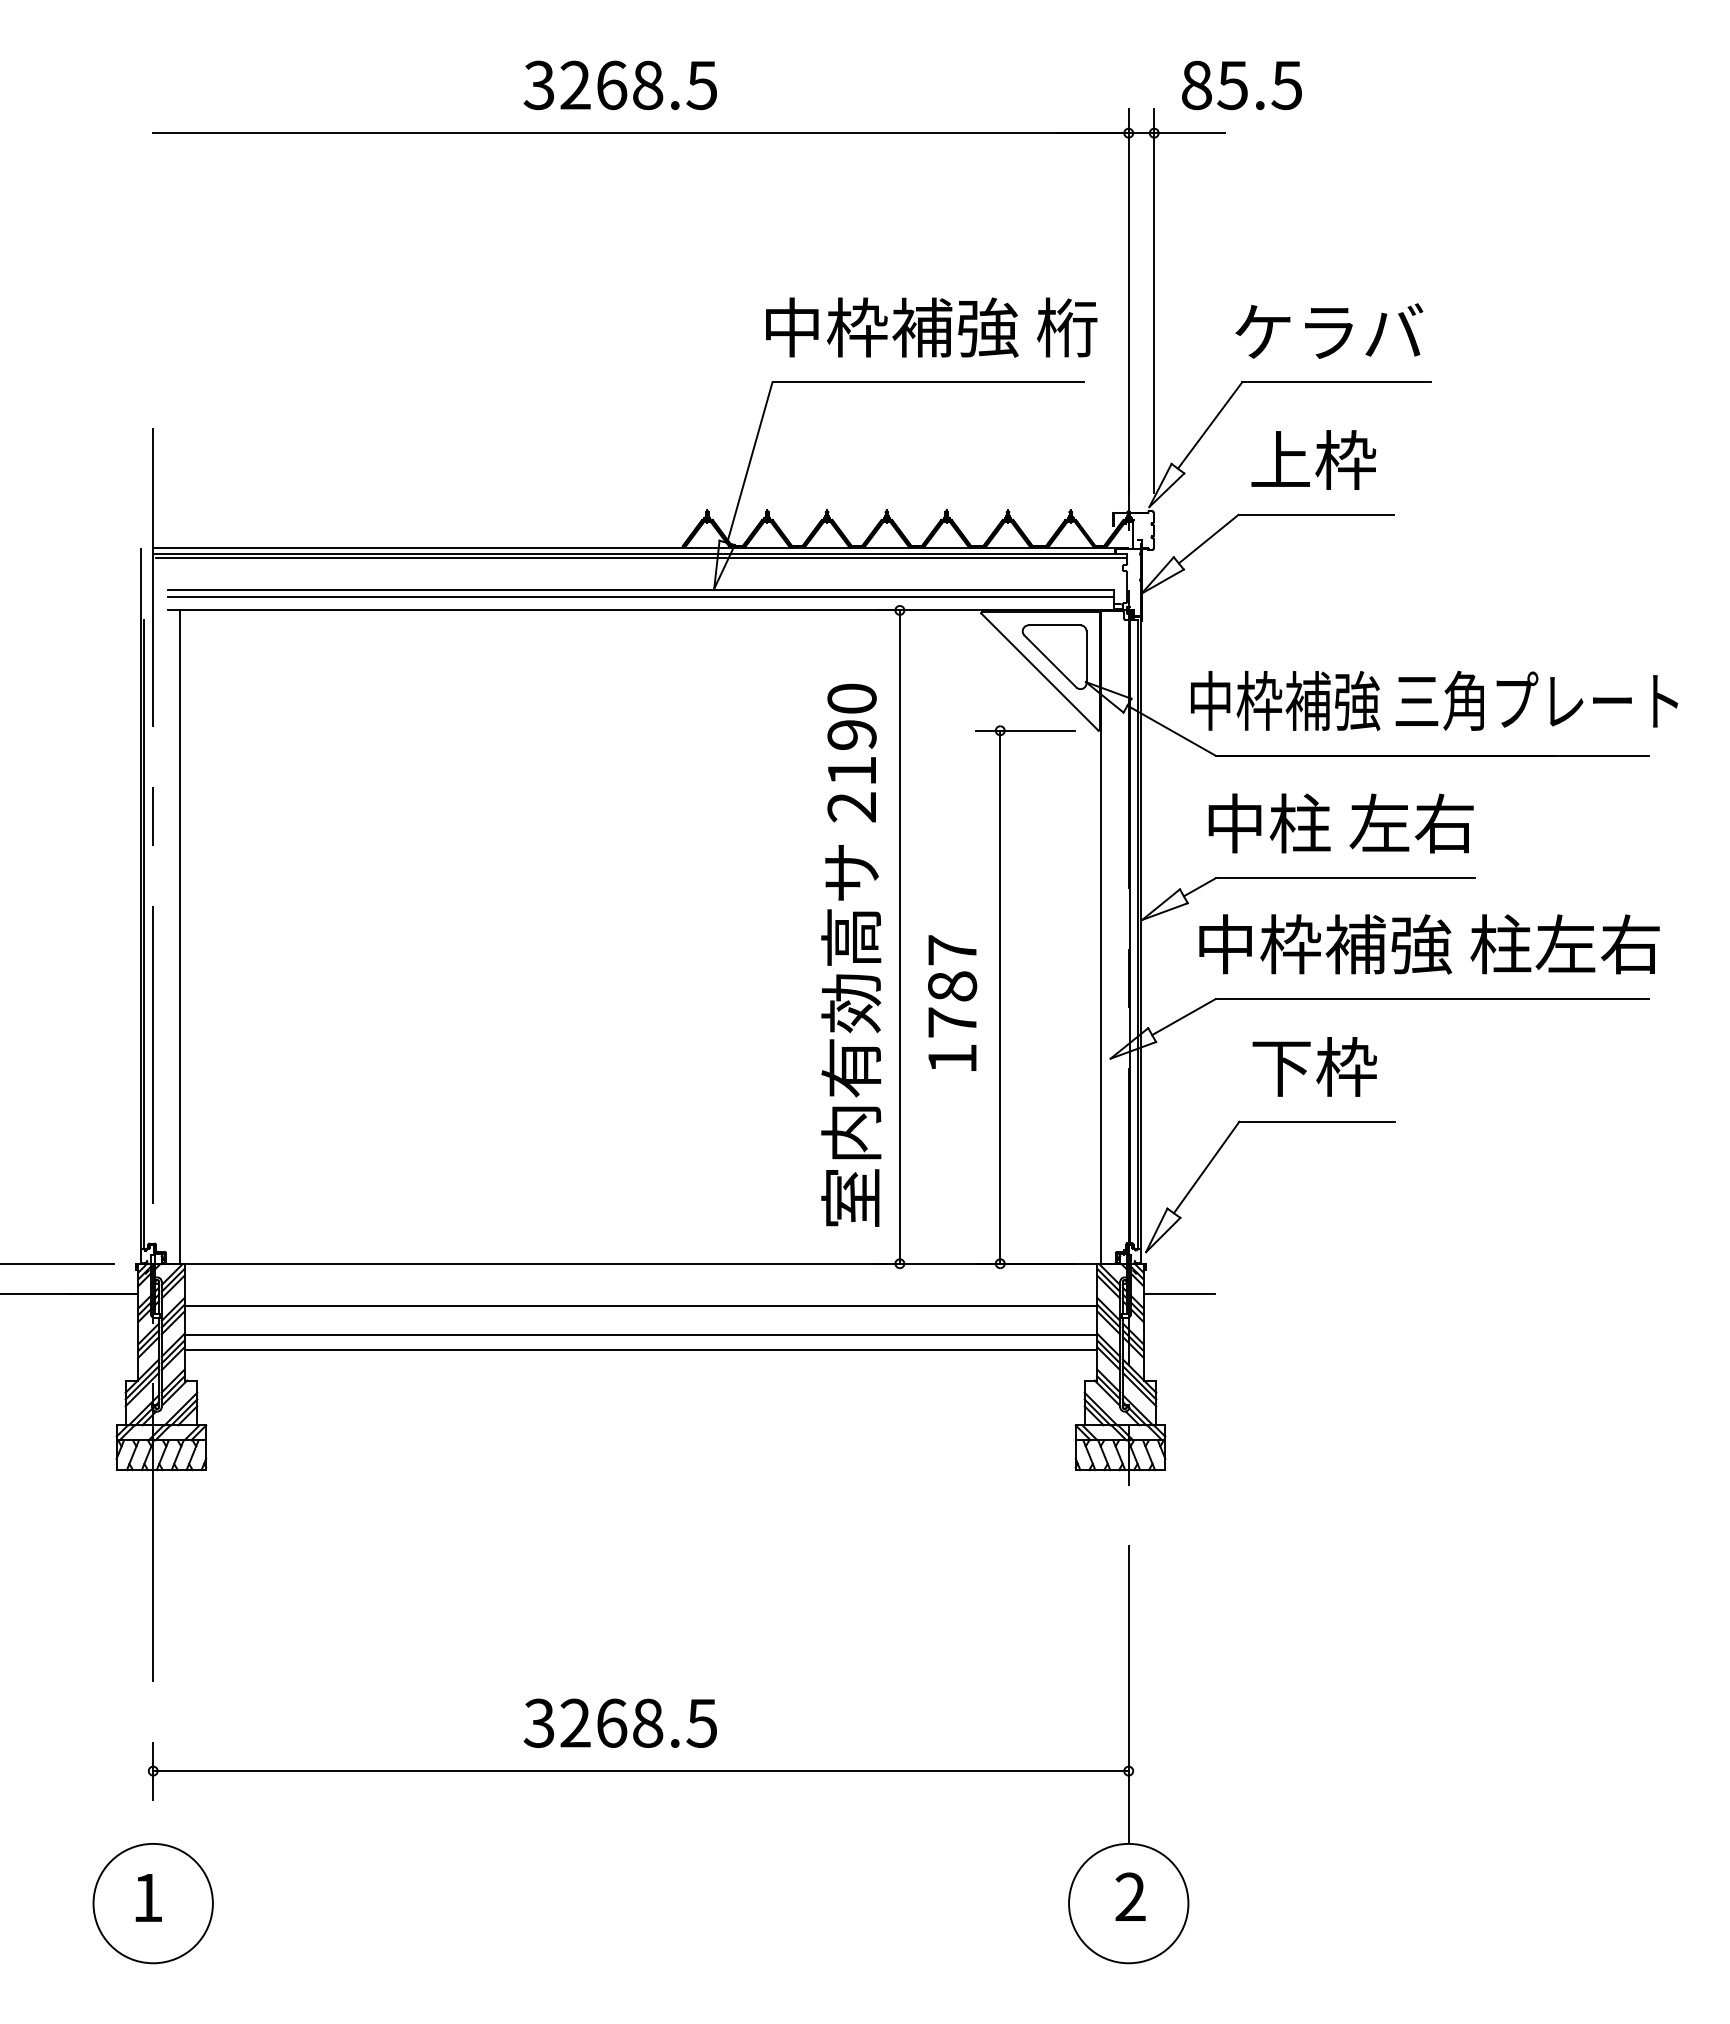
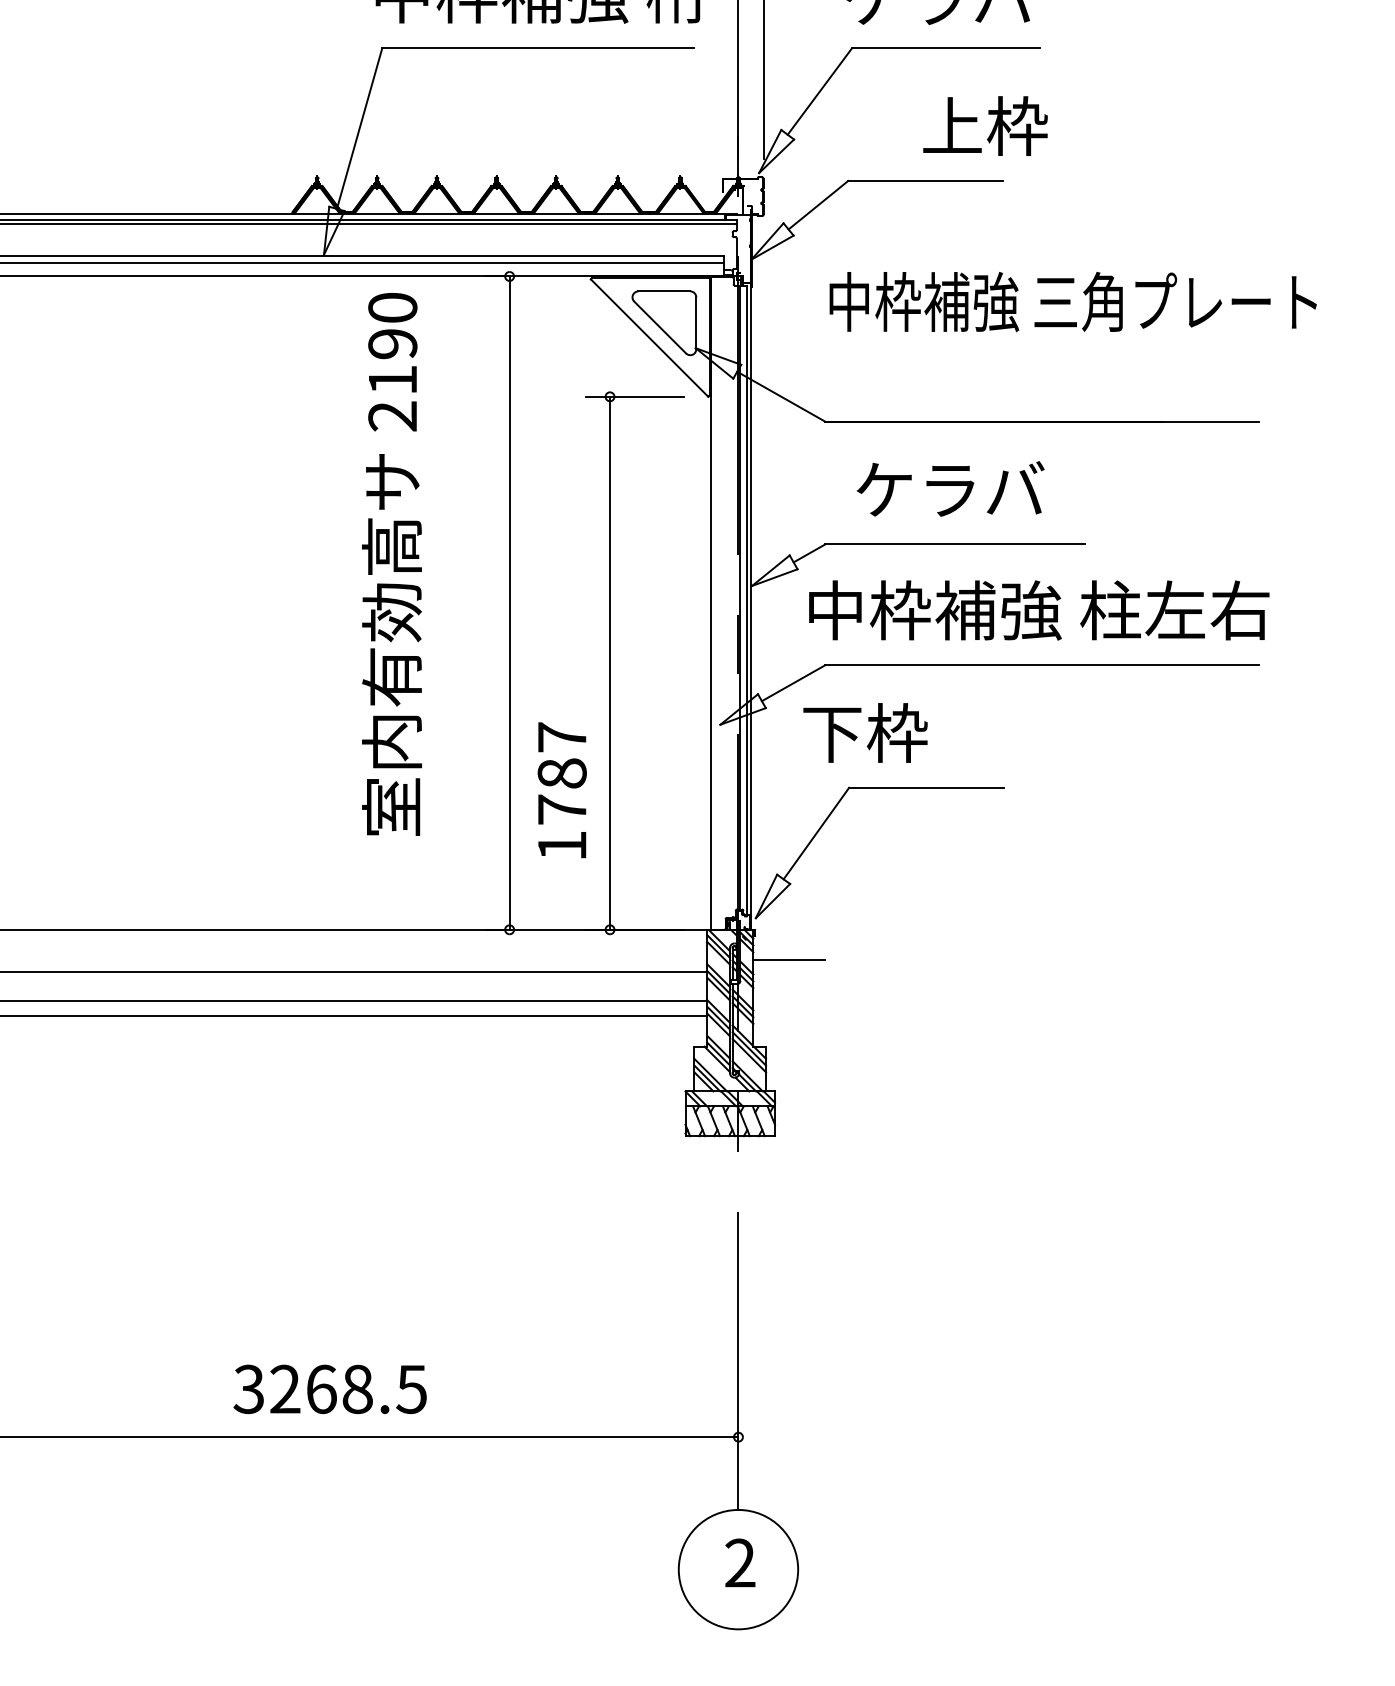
text: (1313, 459) -> (985, 125), moved
text: (1434, 700) -> (1073, 301), moved
text: (1340, 823) -> (950, 489), 中柱 左右 -> ケラバ
text: (851, 954) -> (392, 563), moved
text: (952, 1002) -> (562, 789), moved
text: (1314, 1066) -> (865, 732), moved
text: (619, 1722) -> (329, 1388), moved

